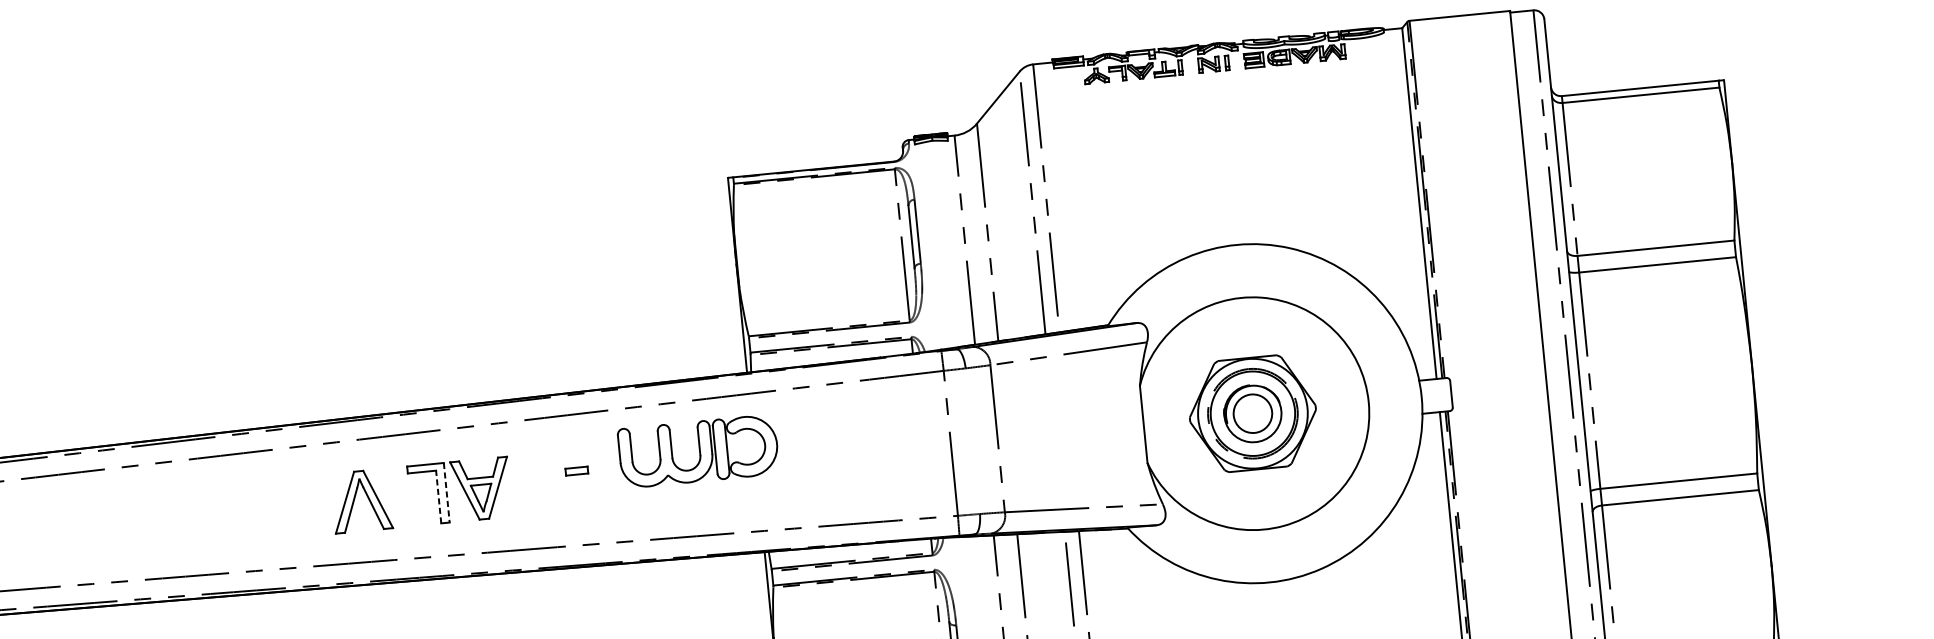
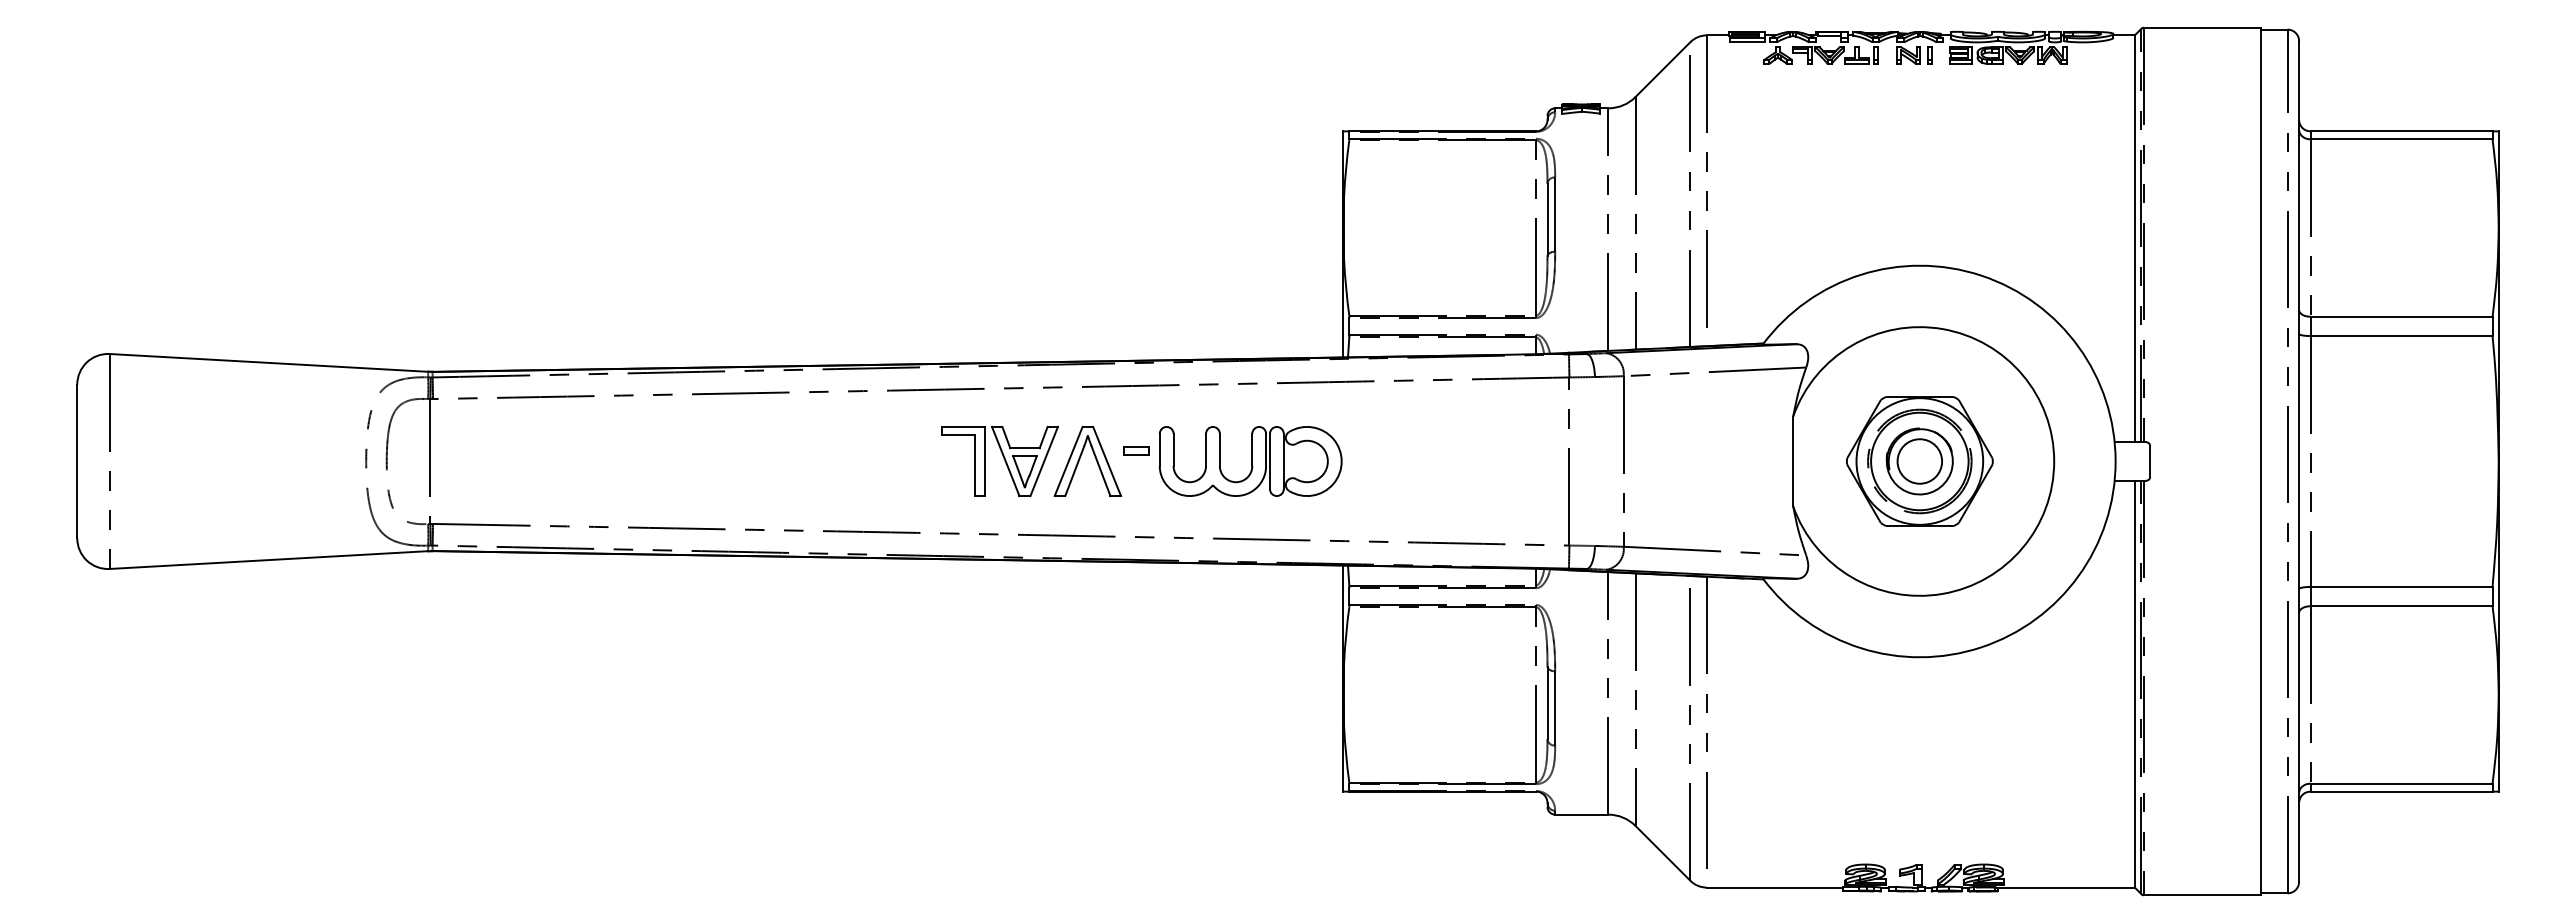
part: (698, 451) -> (1250, 461), moved
line: (446, 492) -> (984, 461), dashed -> solid
line: (438, 497) -> (974, 465), dashed -> solid
part: (355, 500) -> (1080, 459), moved

